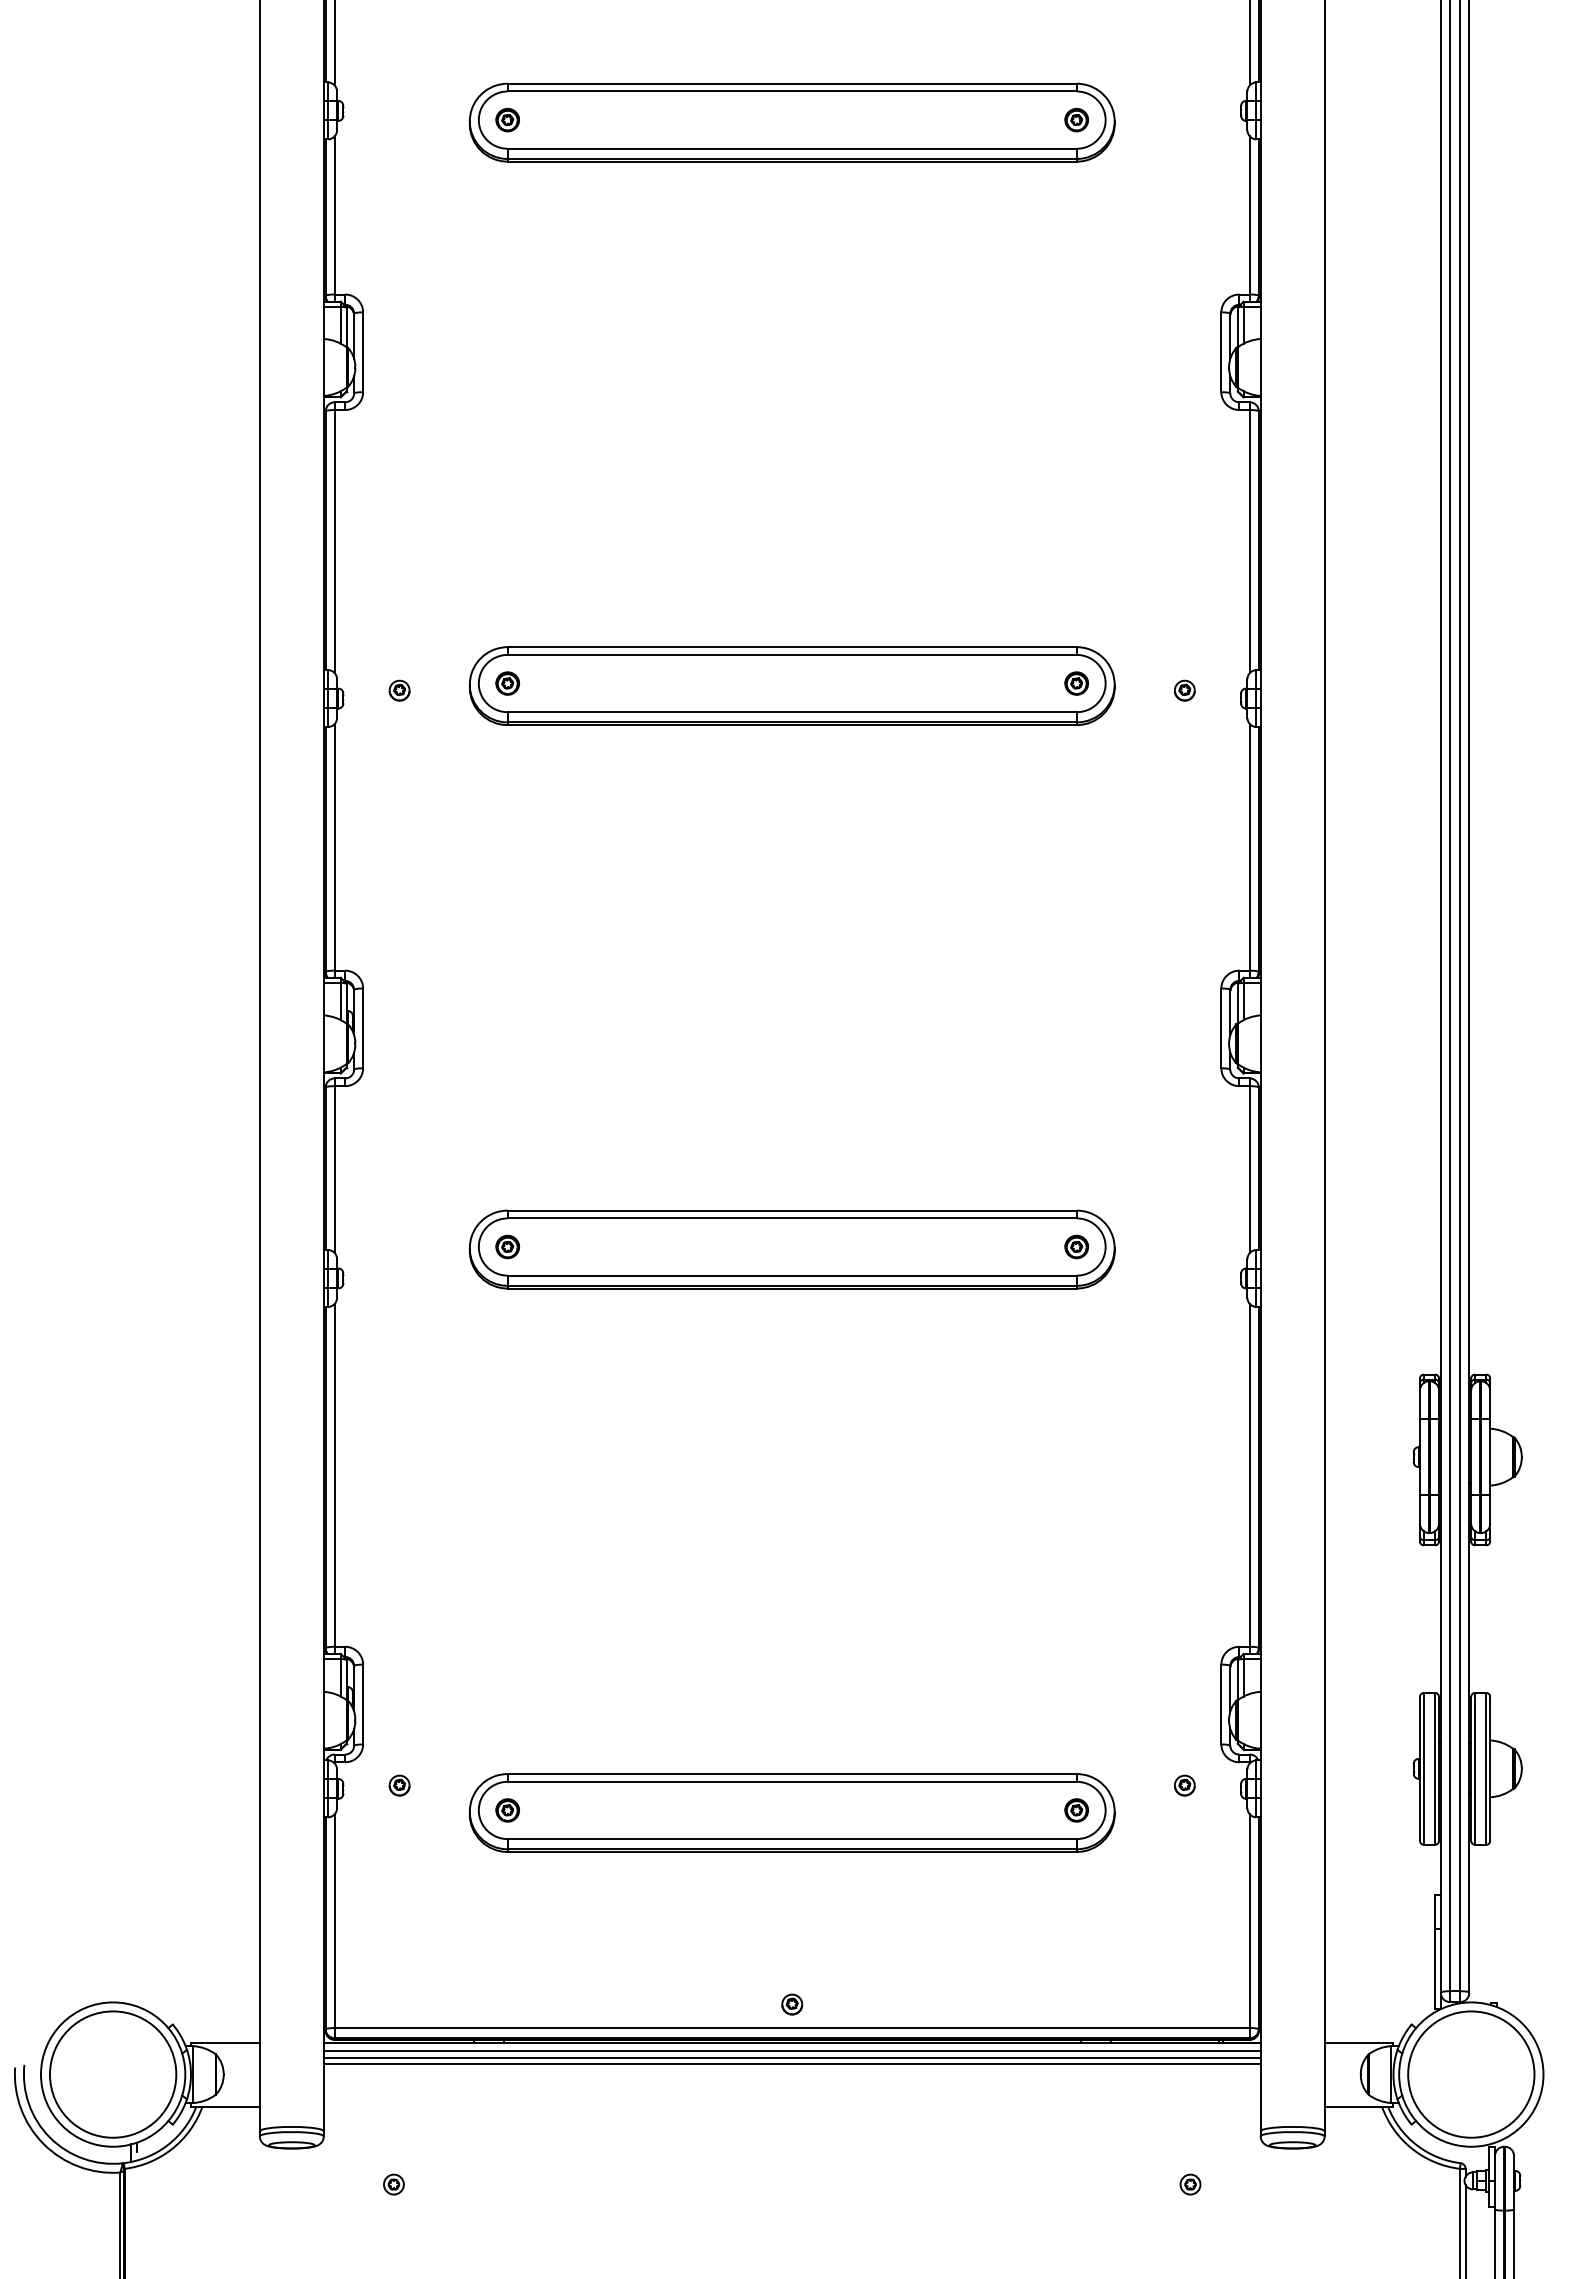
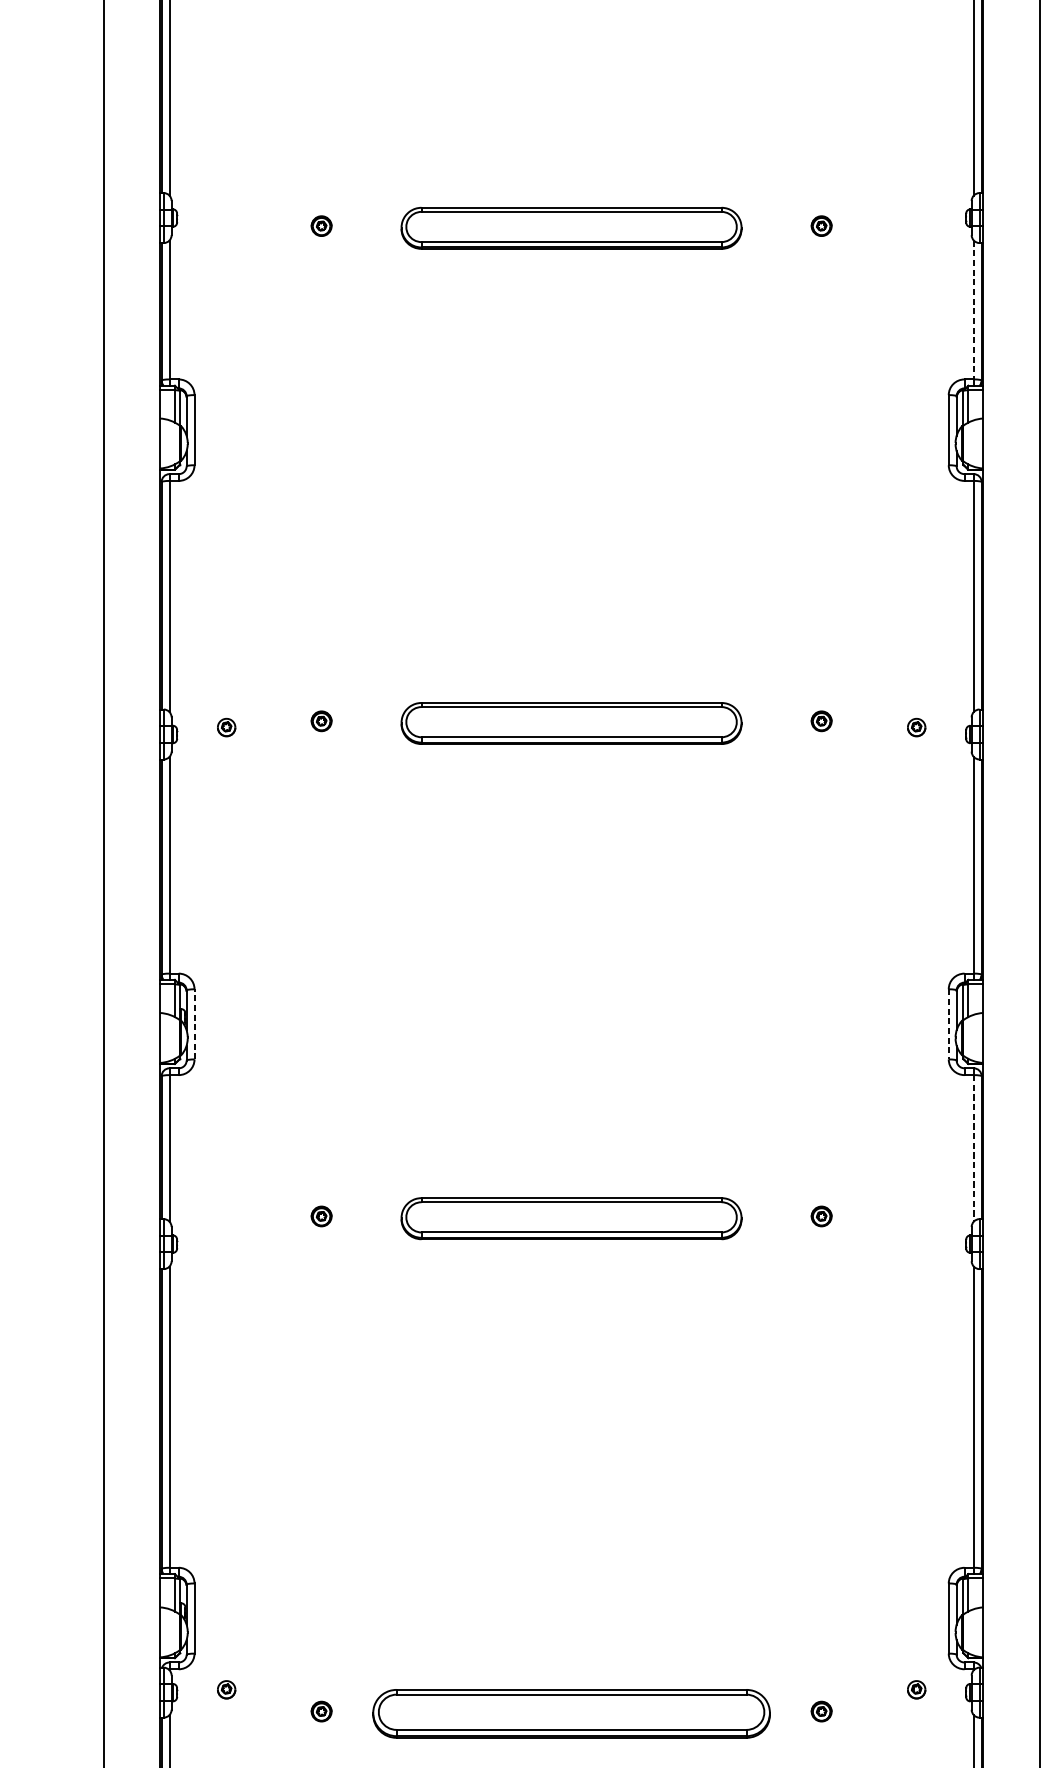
part: (791, 122) -> (571, 228), size x0.6
line: (1249, 216) -> (973, 310), solid -> dashed
part: (791, 685) -> (571, 723), size x0.6
line: (363, 1028) -> (194, 1024), solid -> dashed
line: (1221, 1028) -> (948, 1024), solid -> dashed
line: (1249, 1170) -> (973, 1149), solid -> dashed
part: (791, 1249) -> (571, 1218), size x0.6
part: (791, 1812) -> (571, 1713), size x0.7

